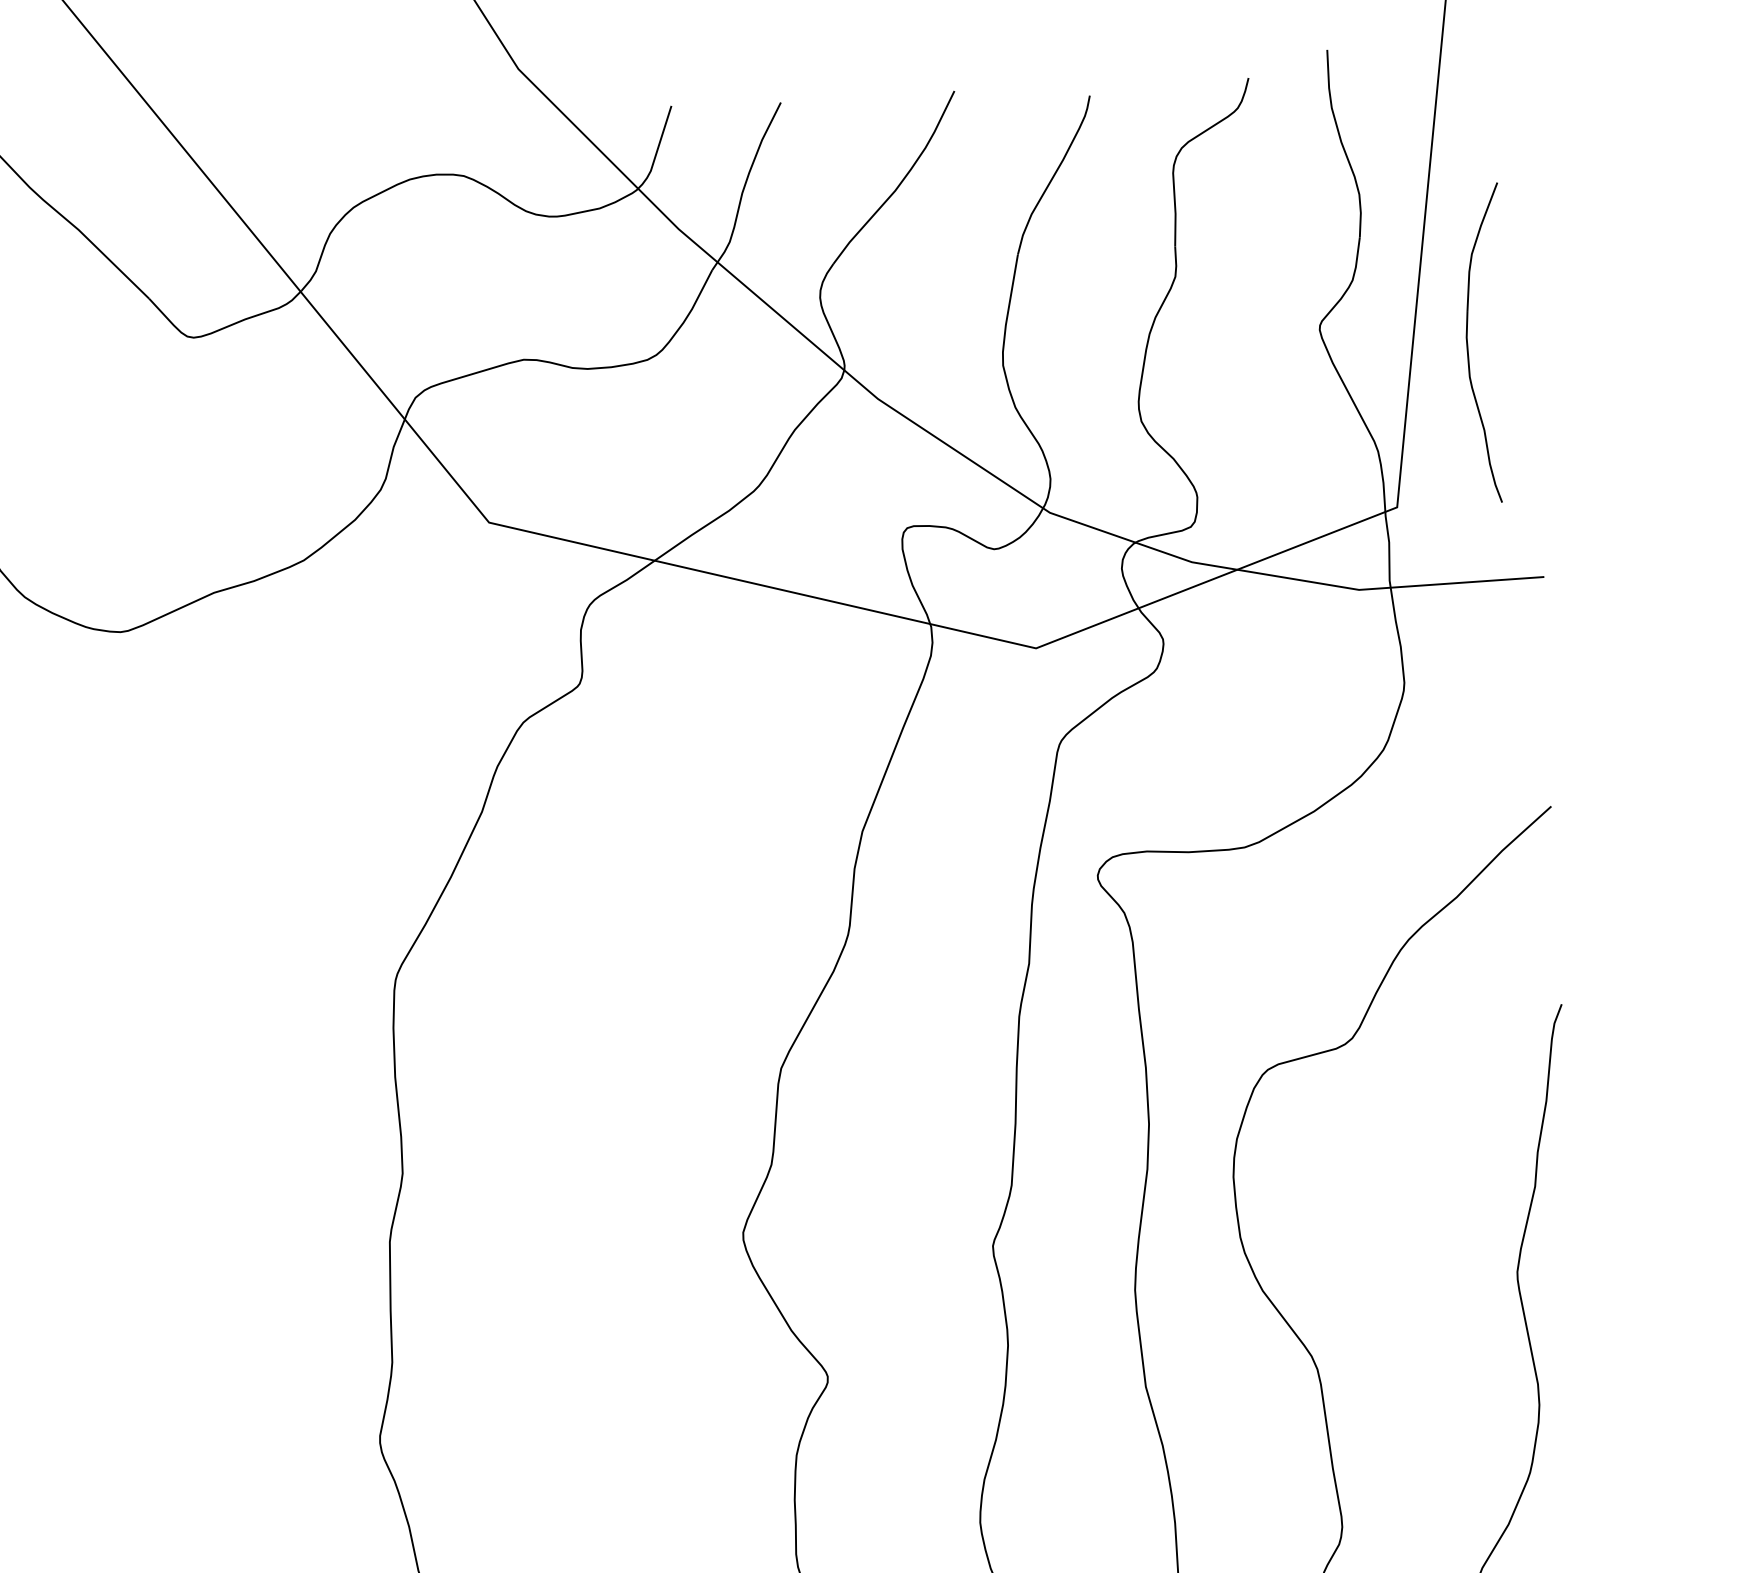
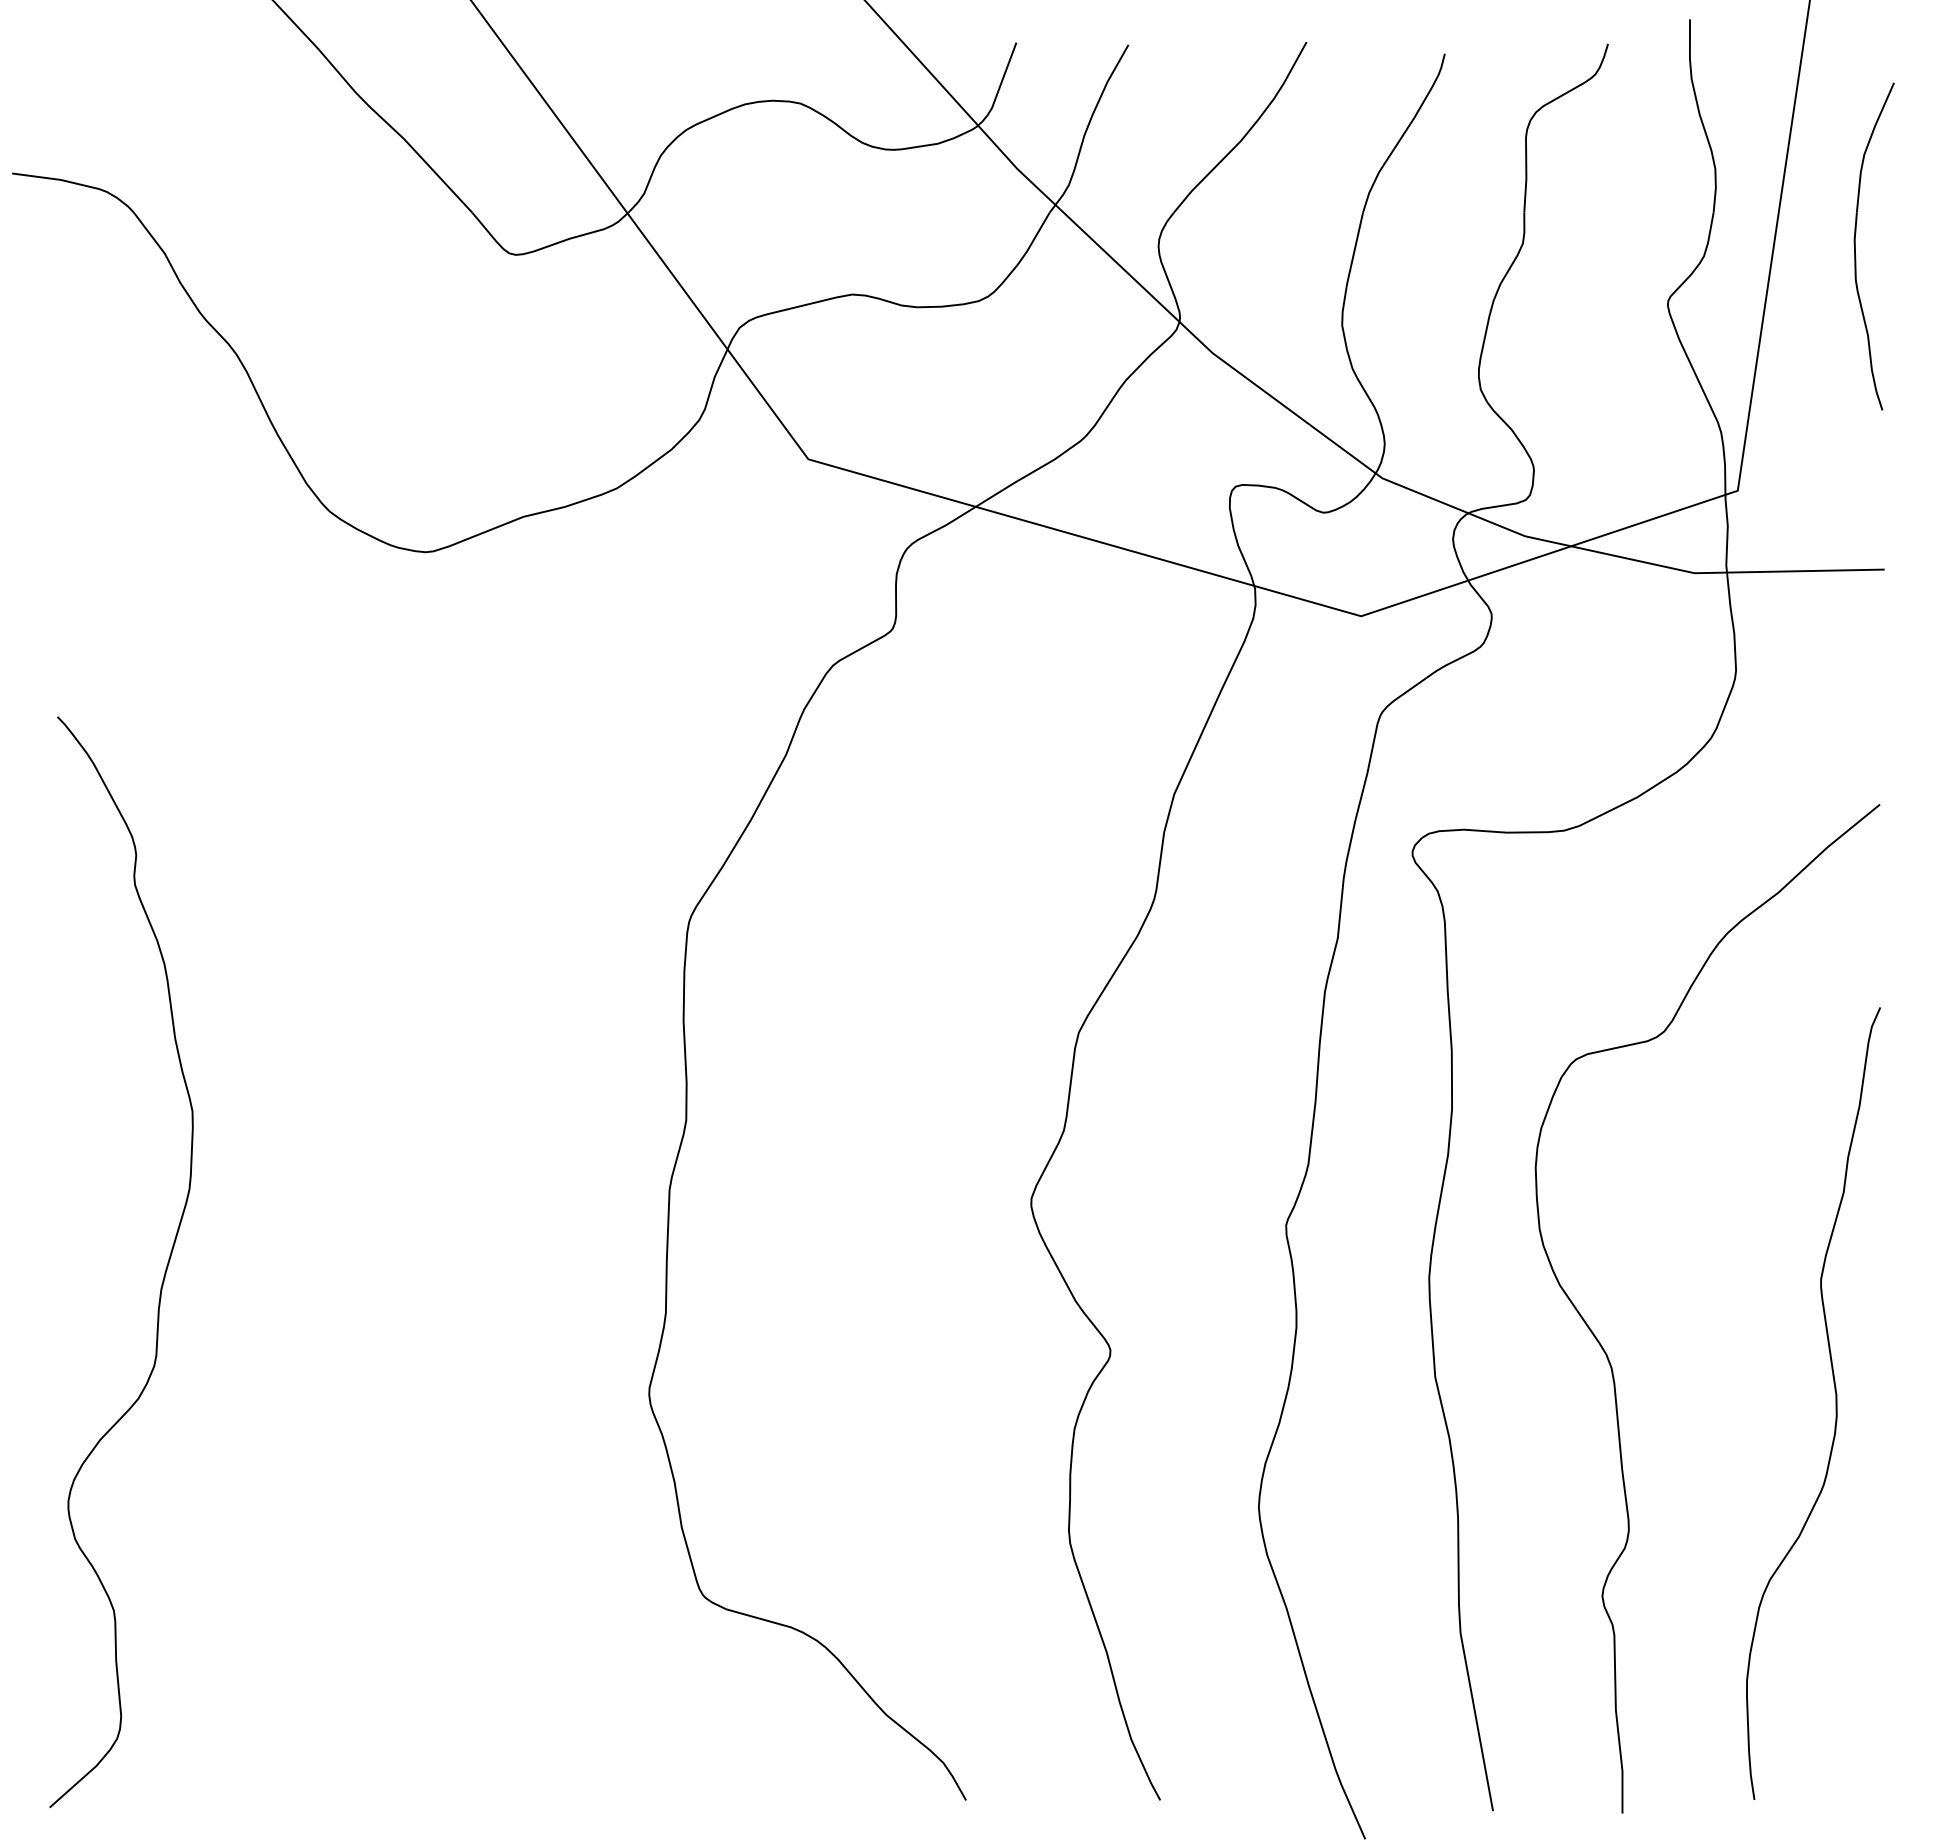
part: (1467, 344) -> (1855, 246), moved

